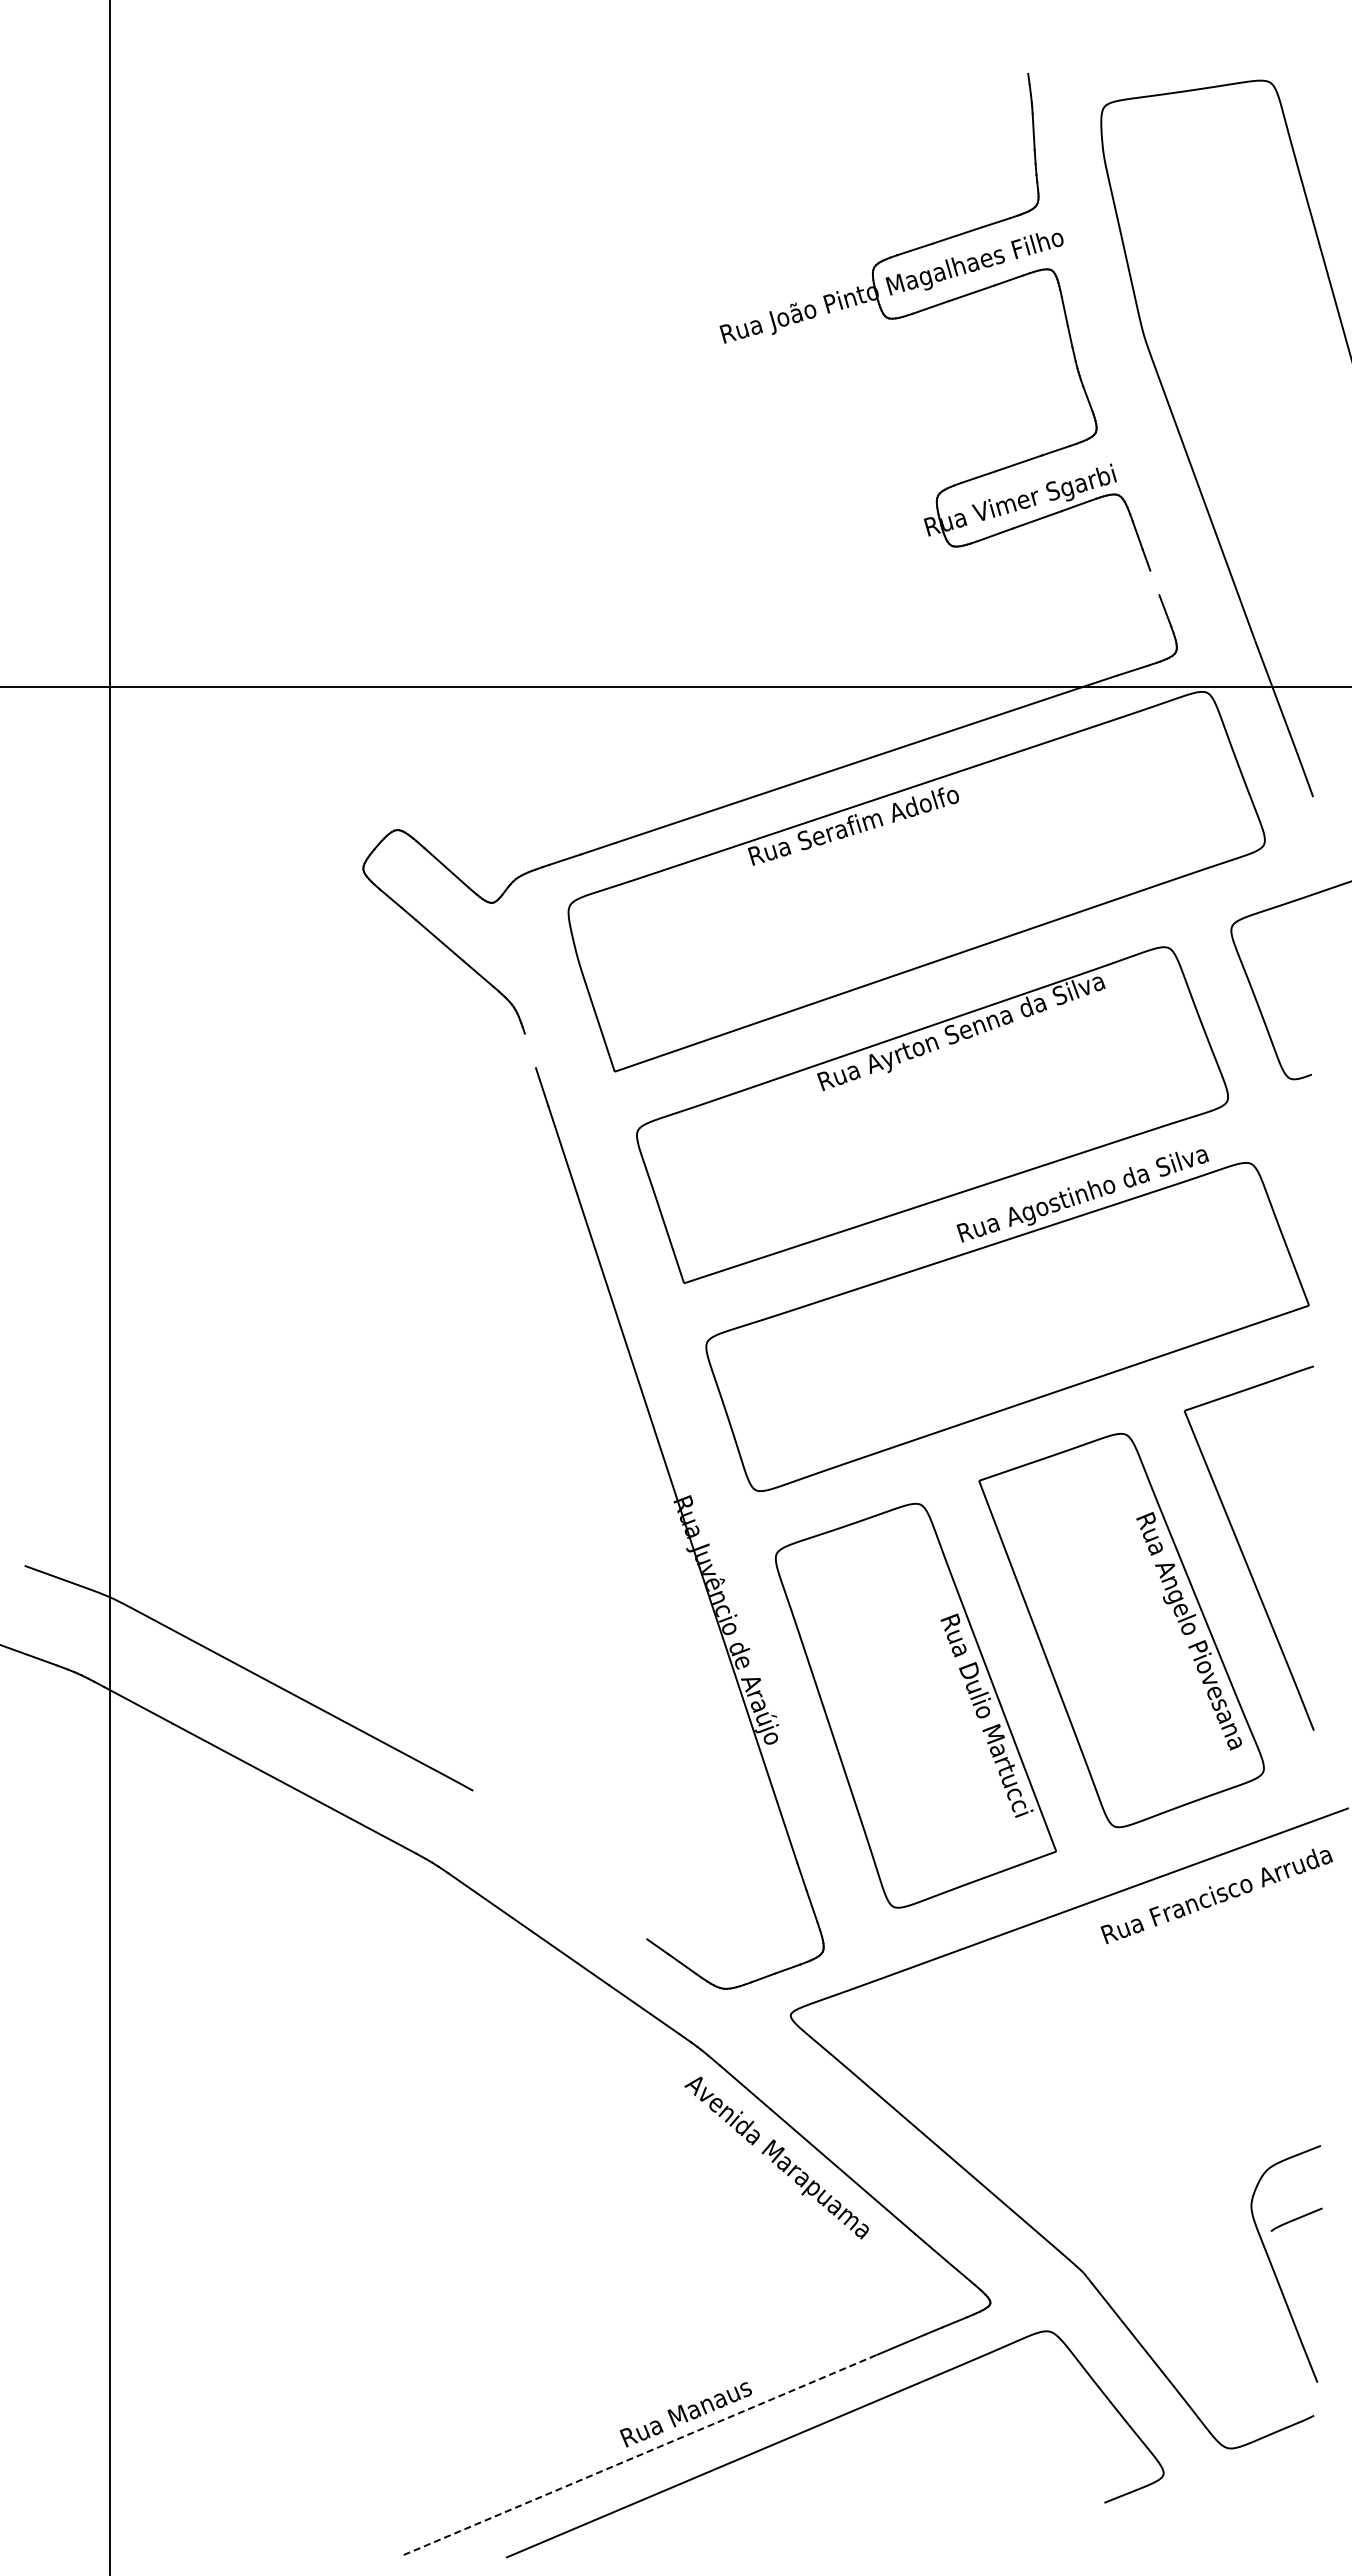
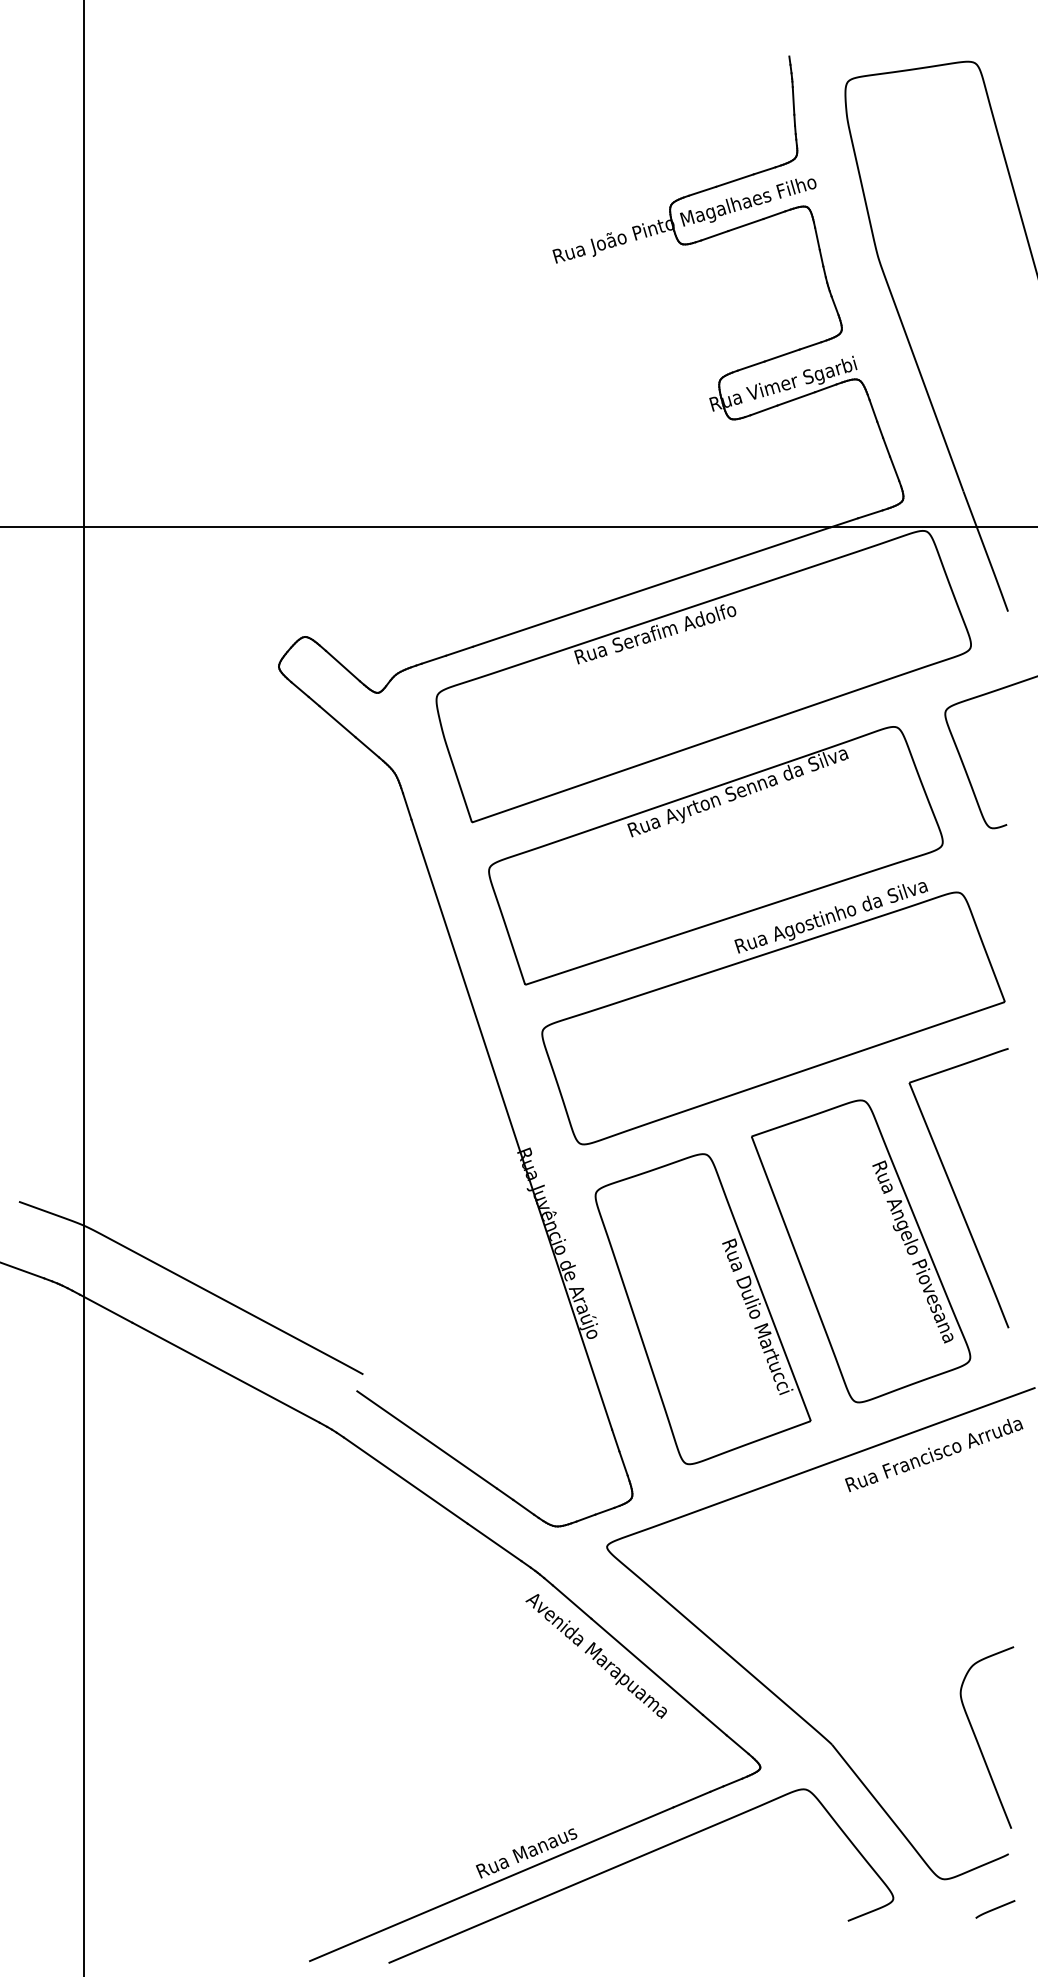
line: (1154, 582) -> (886, 446), added
line: (529, 1050) -> (406, 806), added
line: (556, 1875) -> (427, 1439), added
curve: (1296, 2219) -> (995, 1909), moved
line: (641, 2454) -> (492, 1883), dashed -> solid

